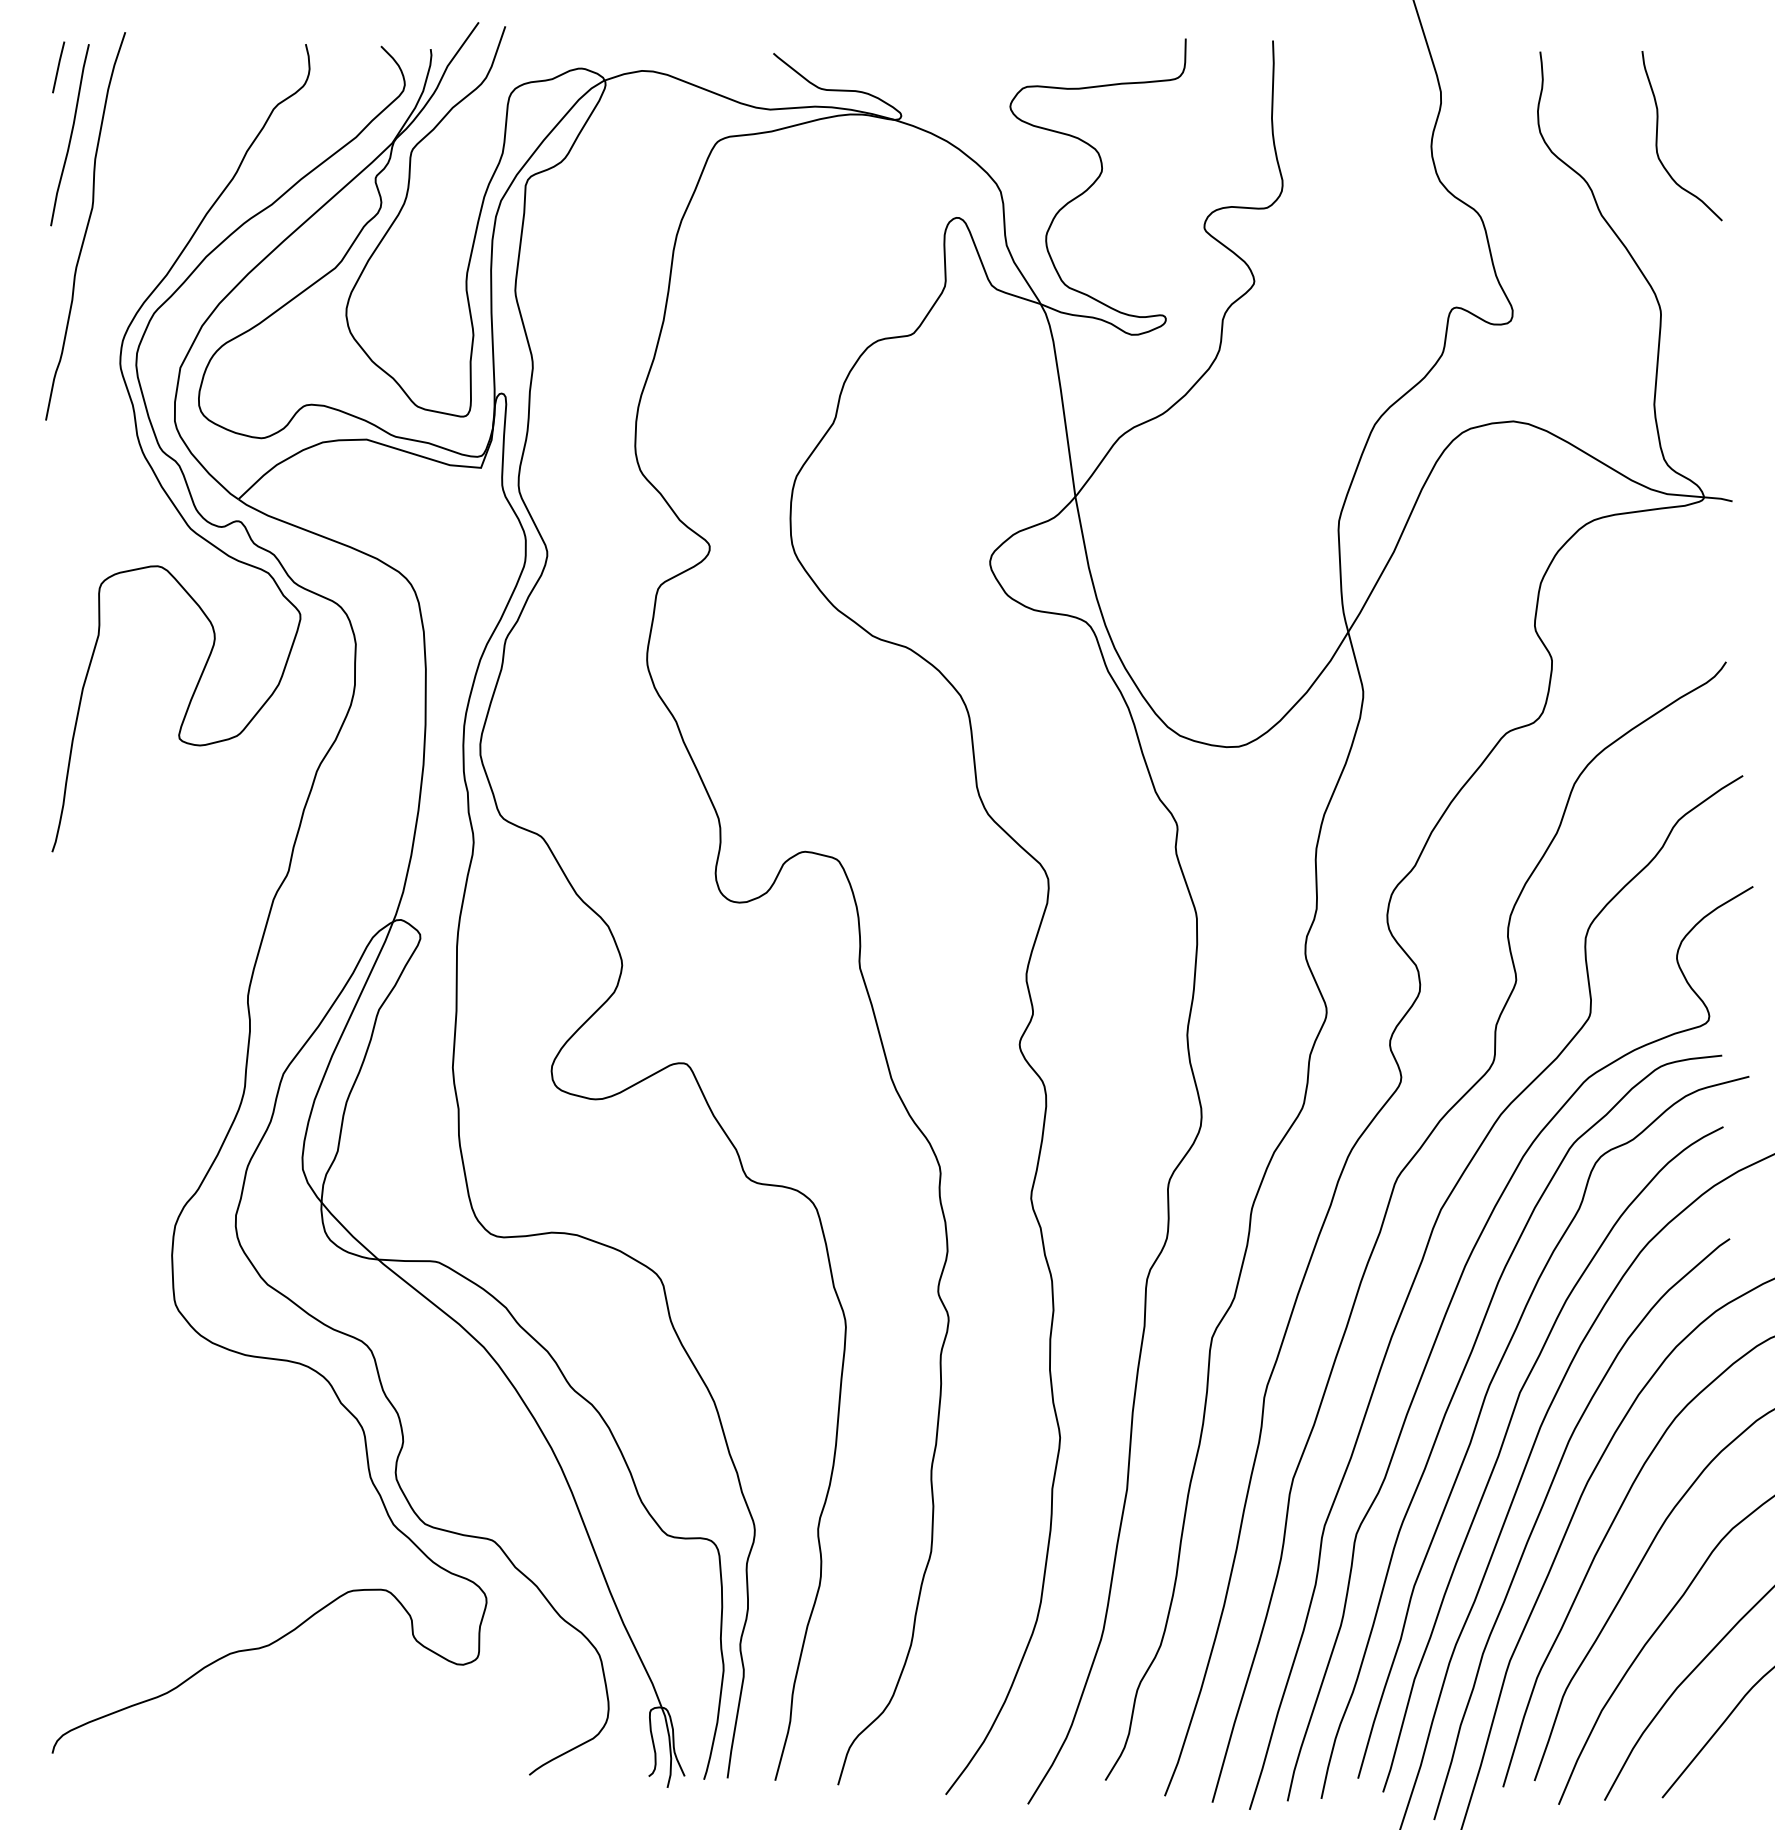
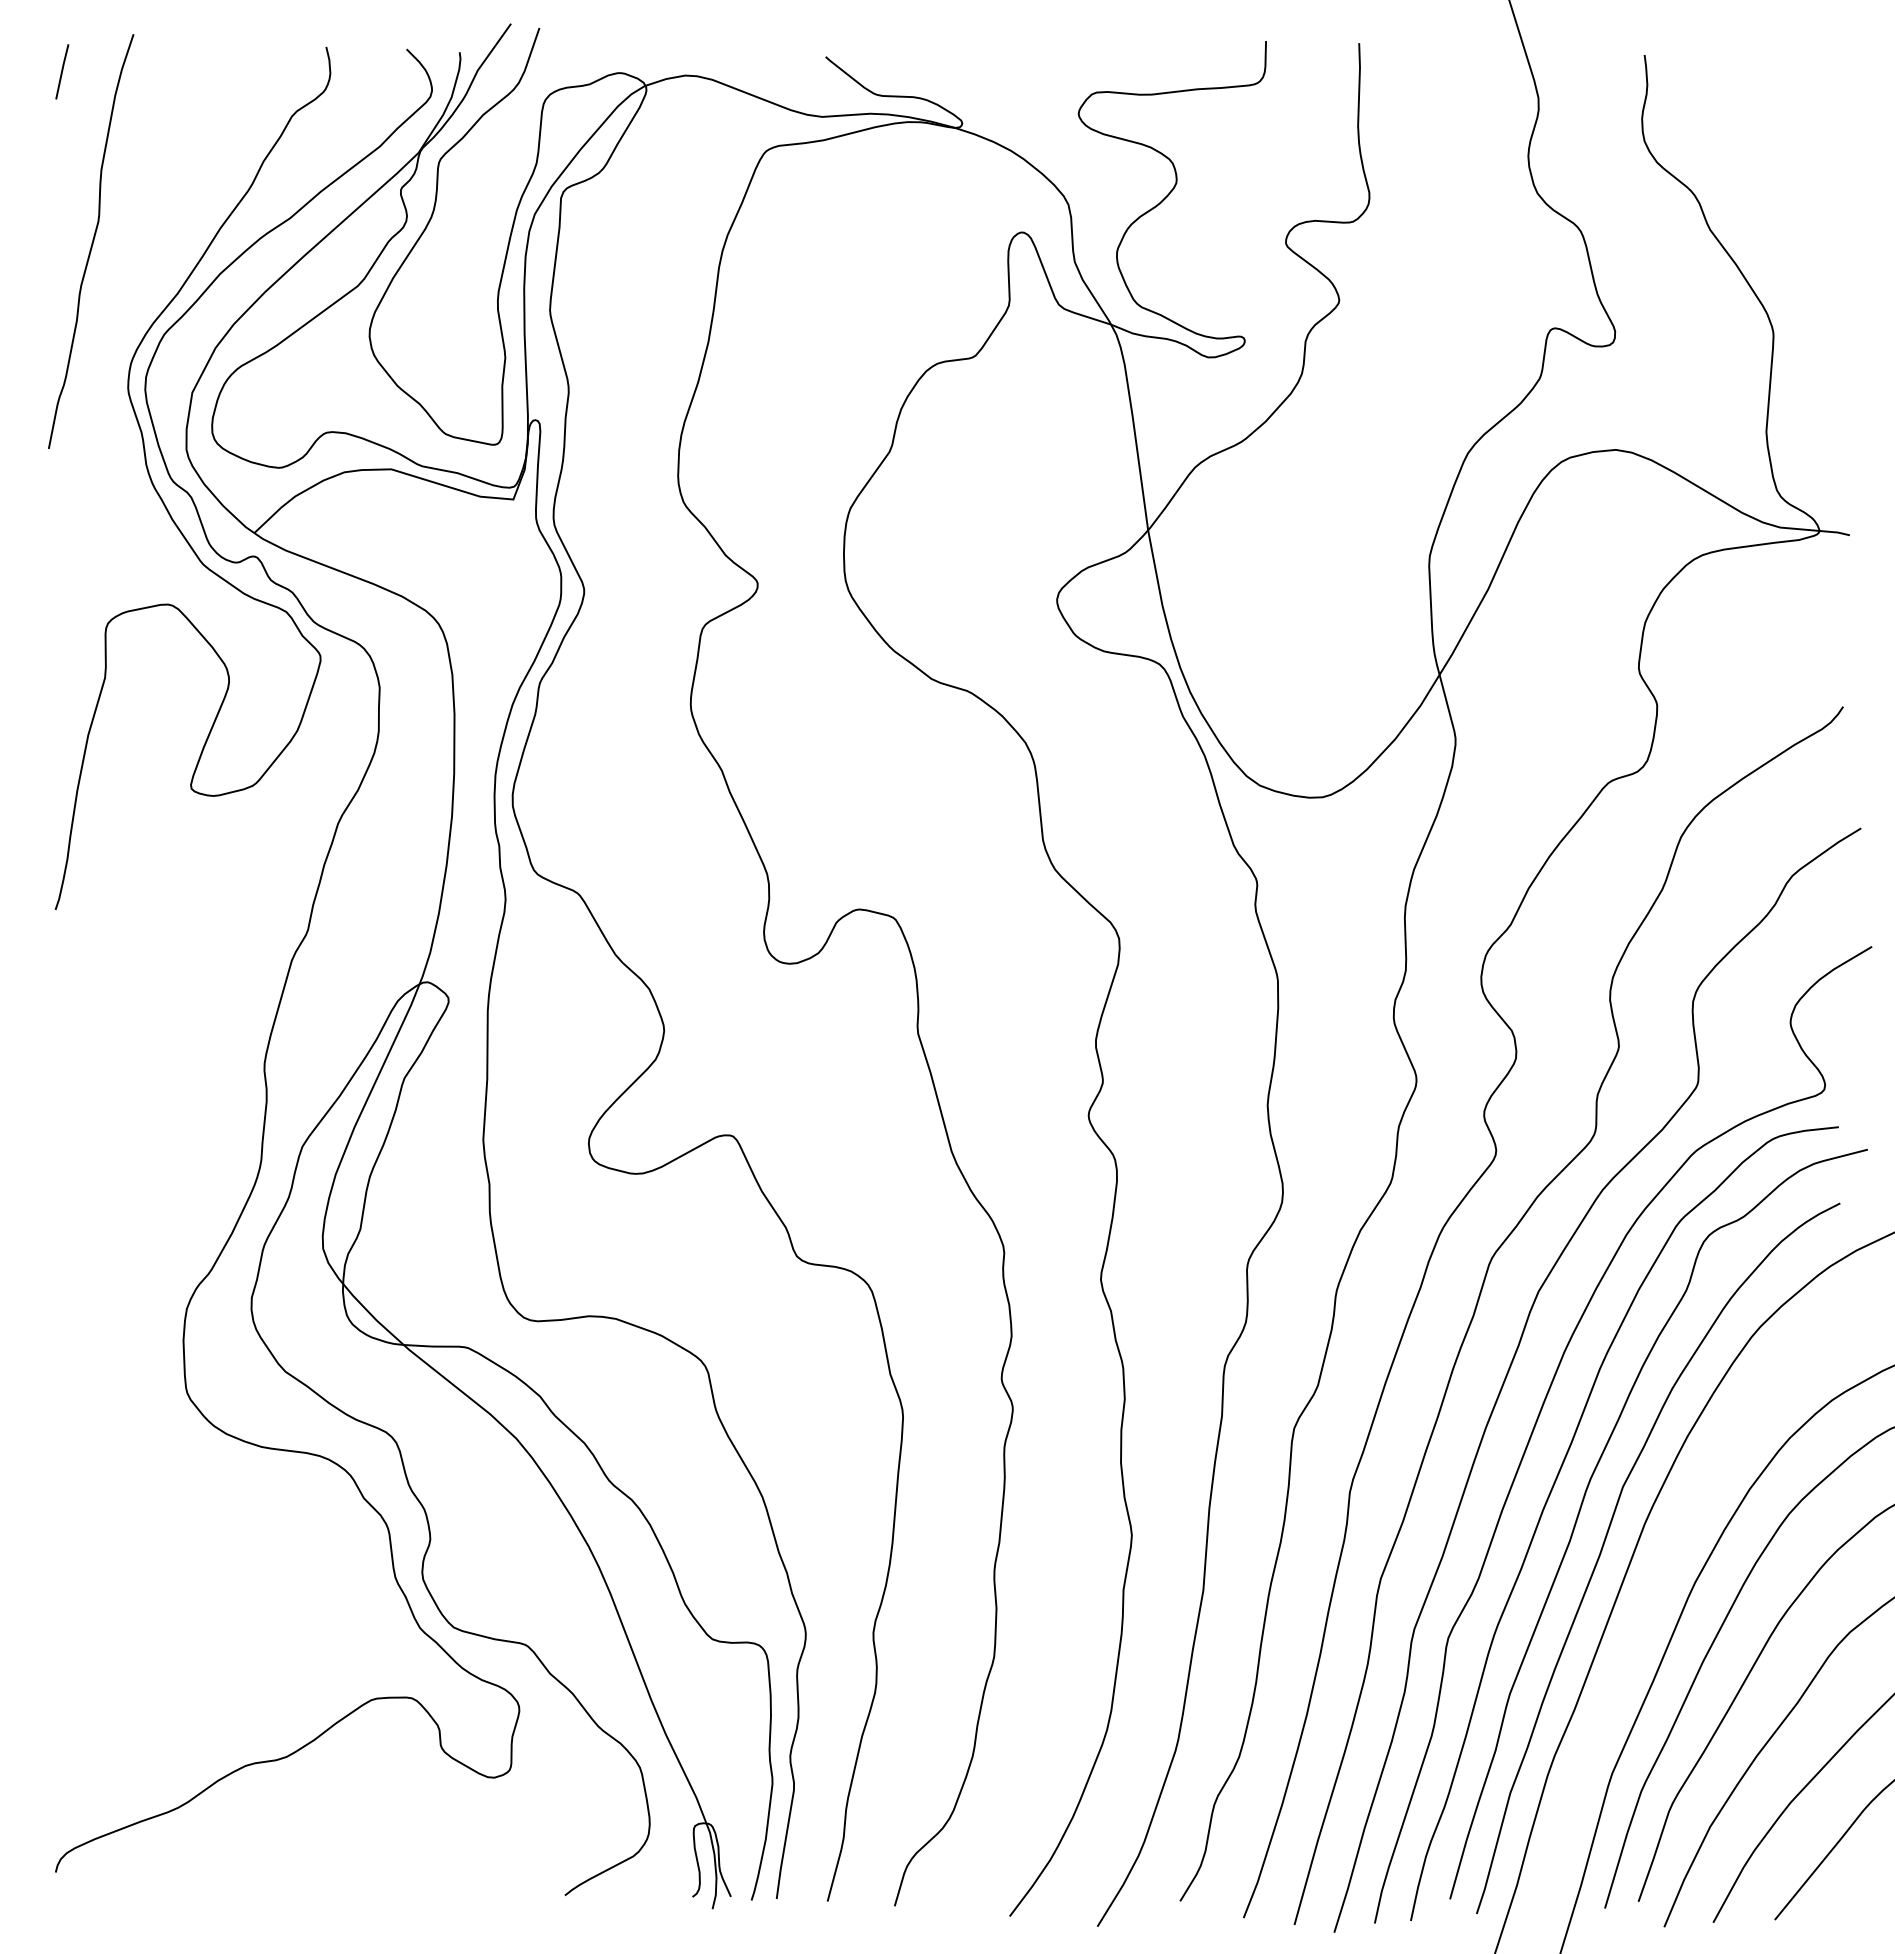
curve: (1658, 133) -> (1770, 142), removed
curve: (70, 135) -> (74, 144), removed
curve: (1540, 1514) -> (1644, 1617), removed

